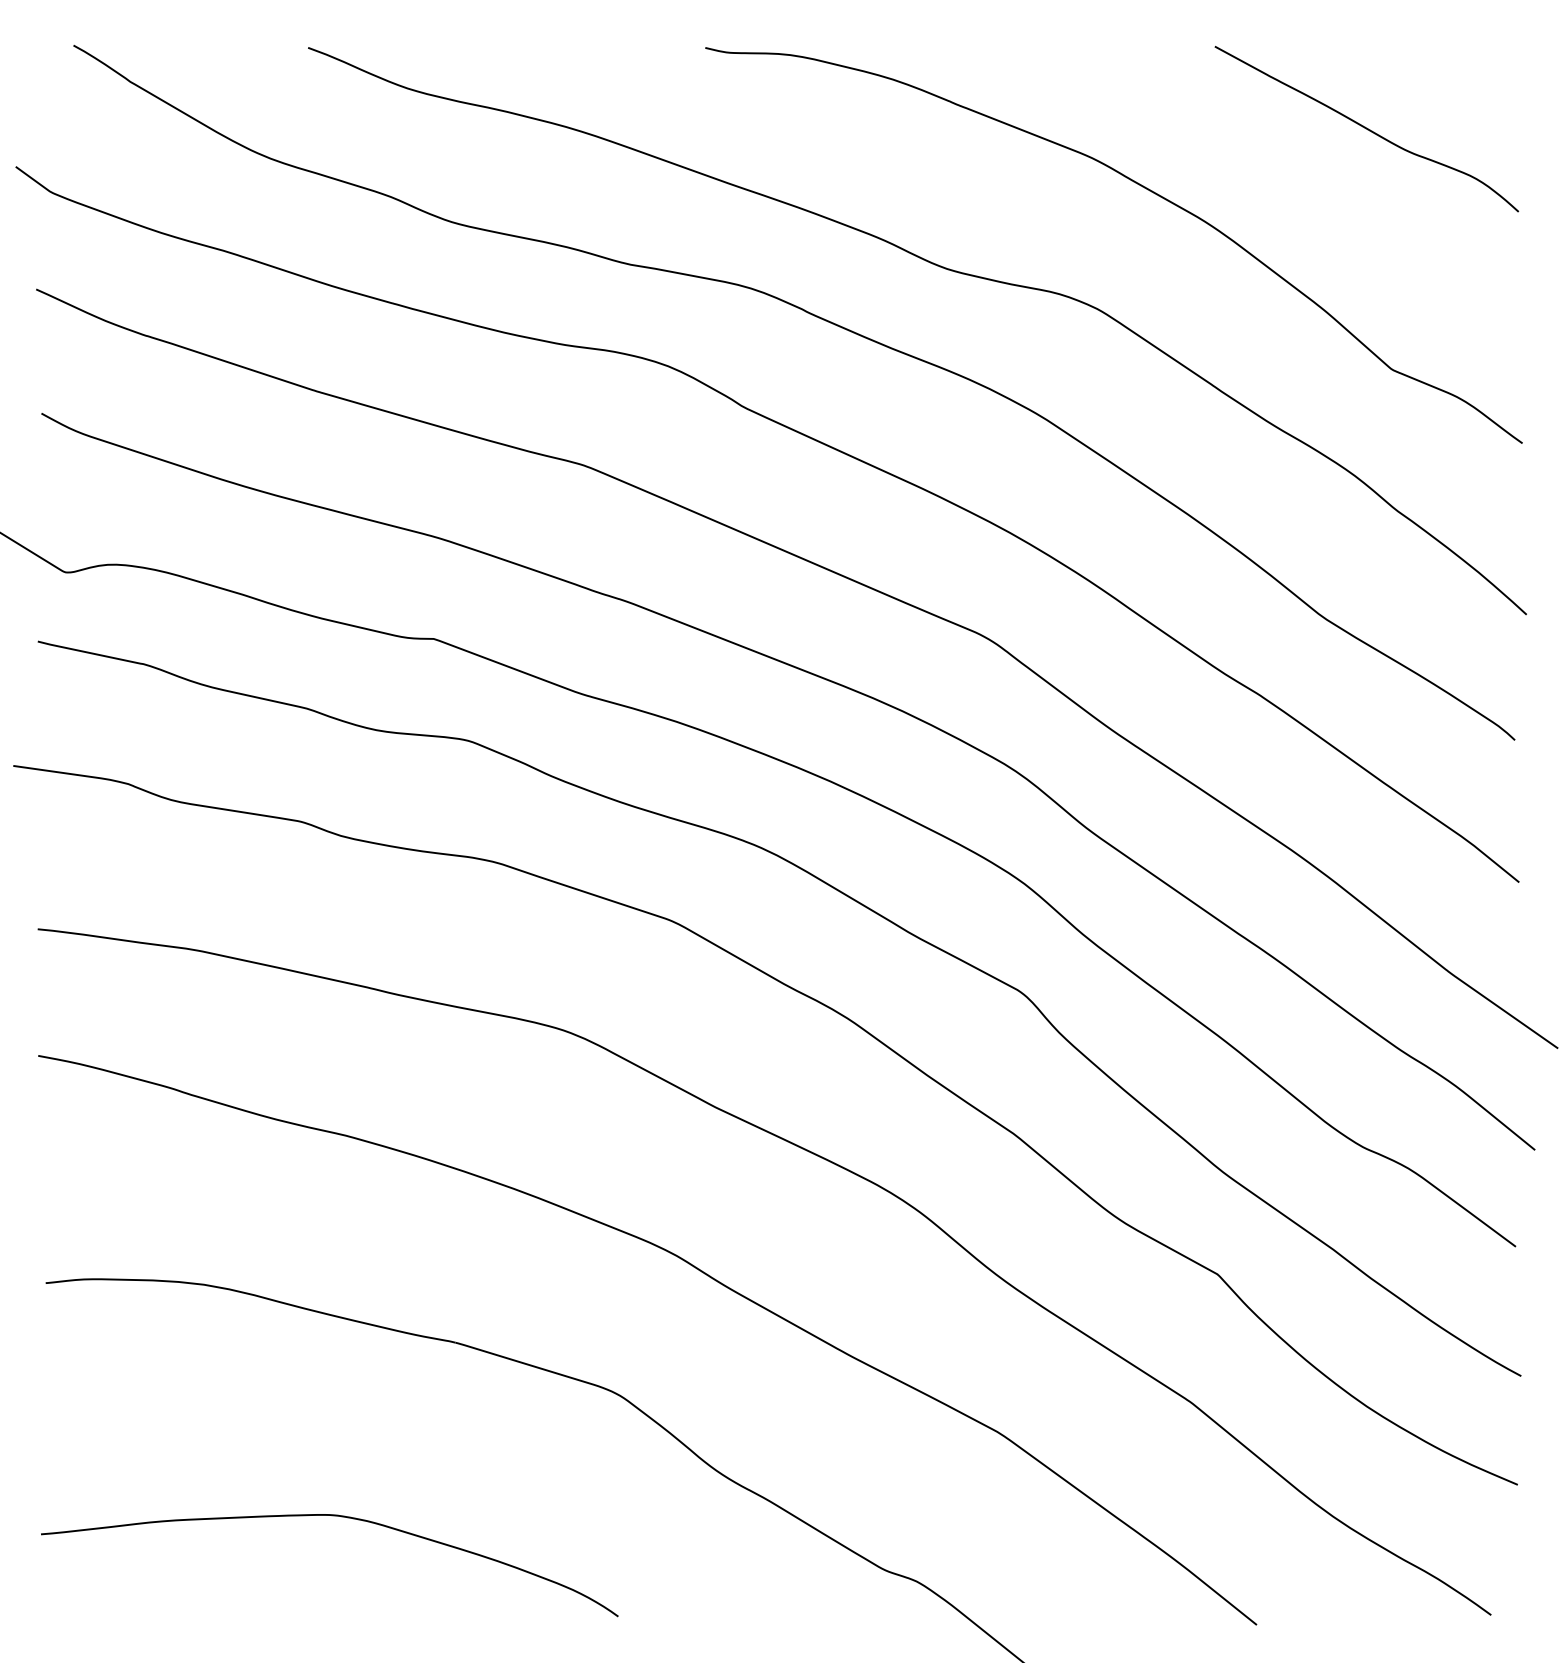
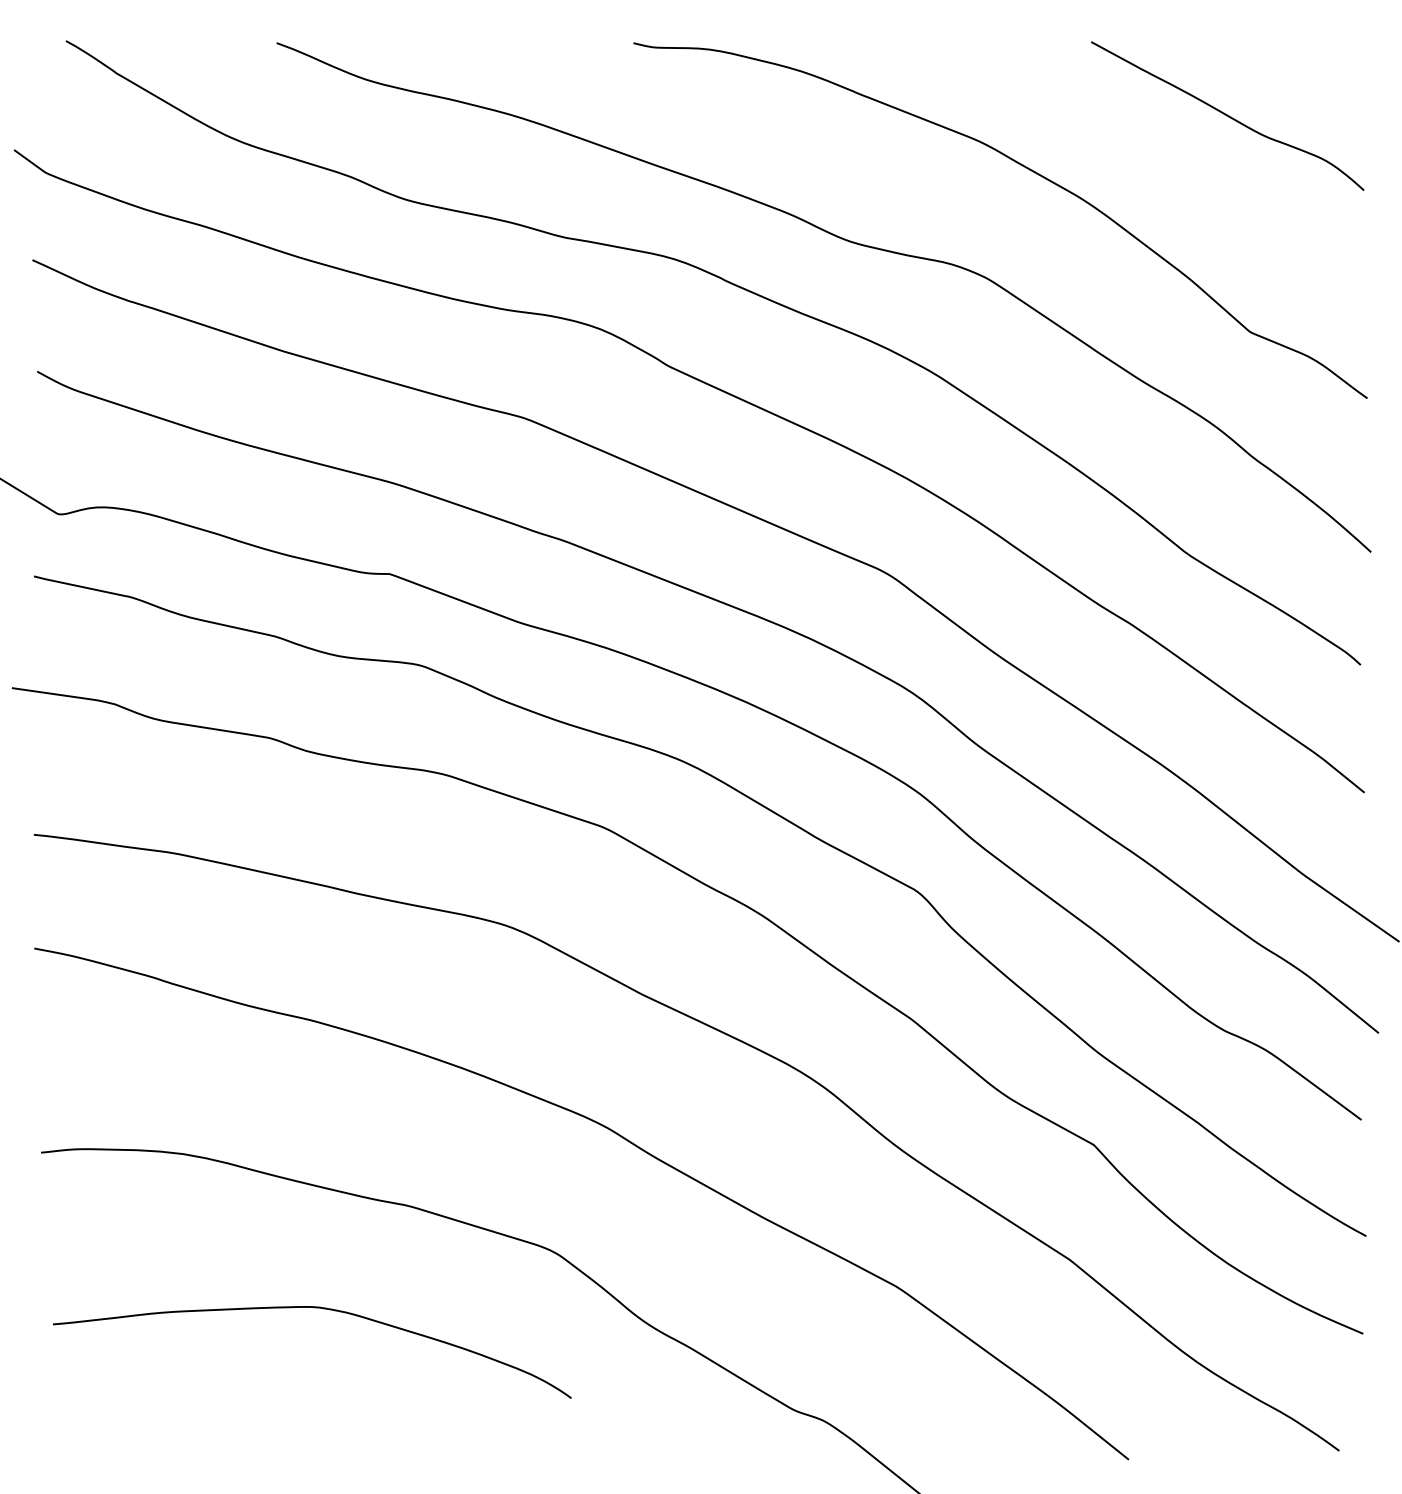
curve: (332, 1516) -> (314, 1308), moved

